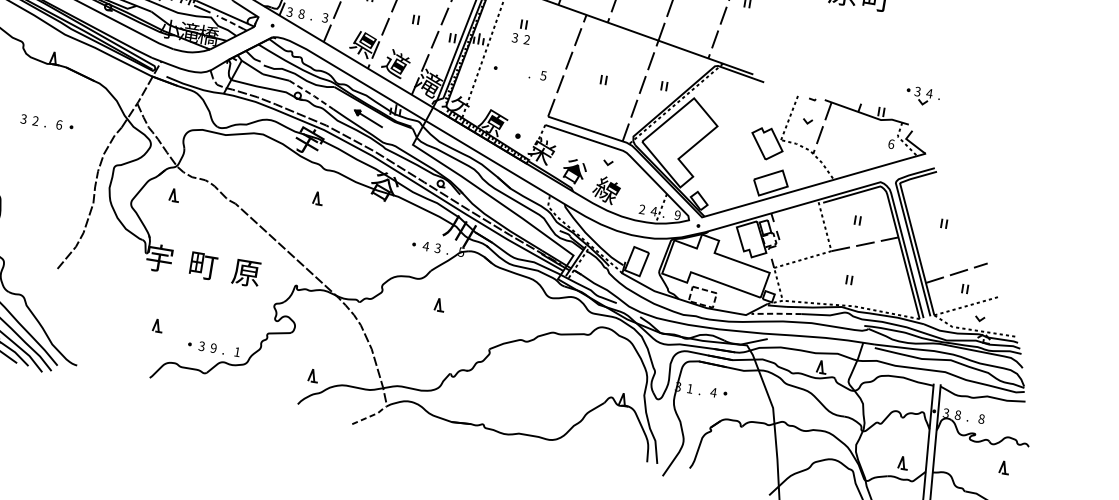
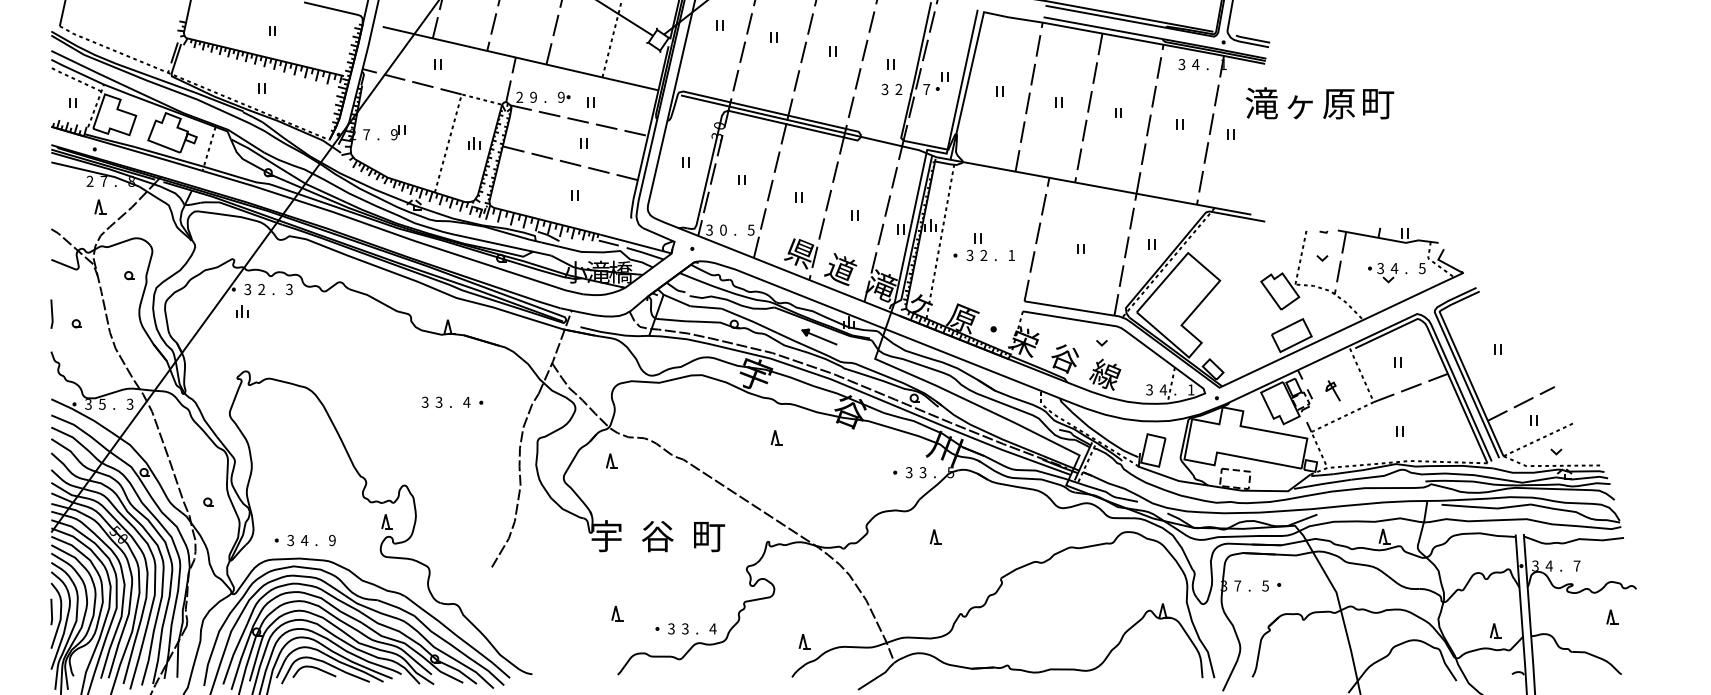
text: (301, 14) -> (723, 230), 8 -> 0
text: (325, 17) -> (751, 229), 3 -> 5
line: (229, 21) -> (642, 252), dashed -> solid
part: (521, 32) -> (976, 247), moved
text: (543, 75) -> (1011, 255), 5 -> 1
line: (312, 94) -> (750, 320), dashed -> solid
part: (922, 96) -> (1387, 273), moved
text: (35, 121) -> (438, 402), 2 -> 3
text: (59, 124) -> (466, 401), 6 -> 4
text: (890, 144) -> (1421, 268), 6 -> 5
text: (642, 209) -> (1149, 390), 2 -> 3
text: (677, 214) -> (1190, 389), 9 -> 1
part: (797, 235) -> (1332, 390), added
text: (425, 246) -> (908, 472), 4 -> 3
text: (202, 265) -> (657, 536), 町 -> 谷
text: (246, 273) -> (708, 537), 原 -> 町
line: (776, 313) -> (1322, 483), dashed -> solid
text: (213, 347) -> (685, 628), 9 -> 3
text: (236, 351) -> (712, 628), 1 -> 4
text: (689, 388) -> (1237, 585), 1 -> 7
text: (713, 392) -> (1265, 585), 4 -> 5
text: (957, 414) -> (1548, 565), 8 -> 4
line: (371, 415) -> (878, 676), dashed -> solid
text: (981, 418) -> (1576, 565), 8 -> 7

